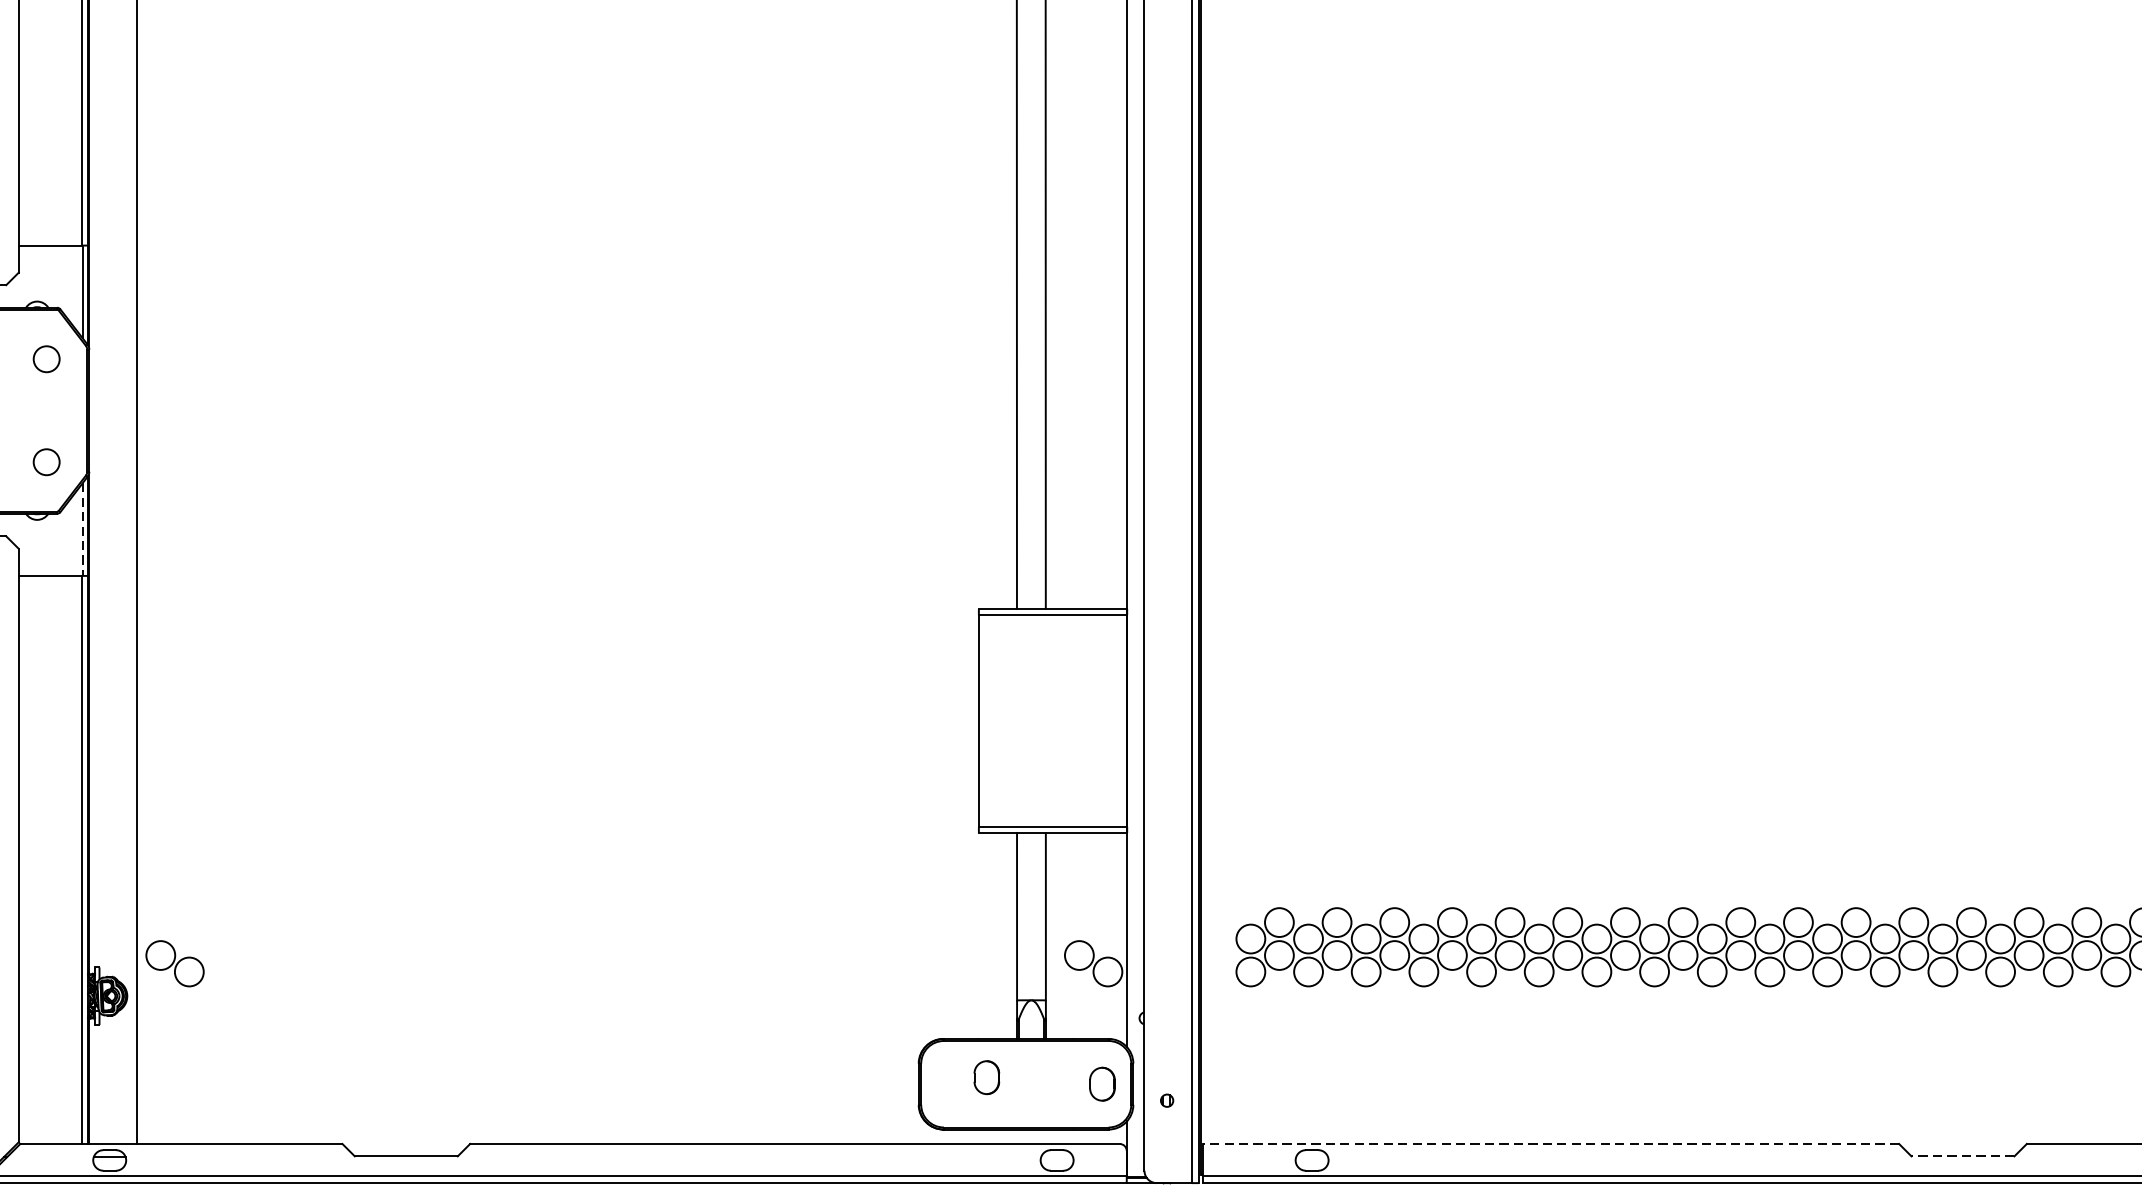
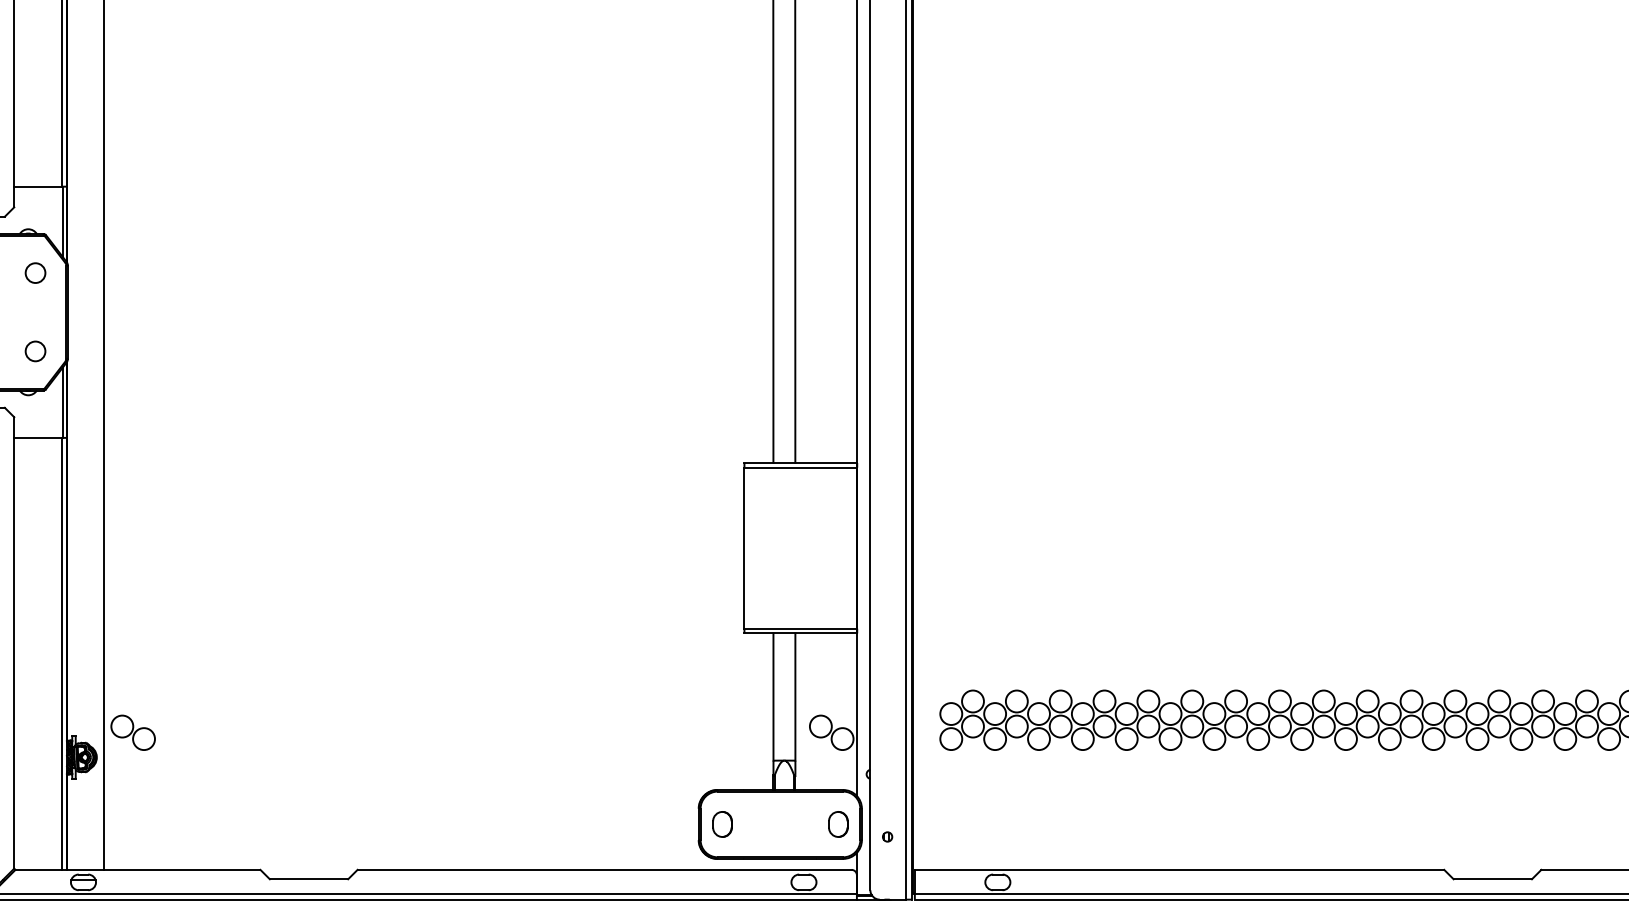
line: (82, 530) -> (62, 403), dashed -> solid
part: (986, 1077) -> (722, 824), moved
line: (1550, 1143) -> (1179, 869), dashed -> solid
line: (1962, 1156) -> (1492, 879), dashed -> solid

